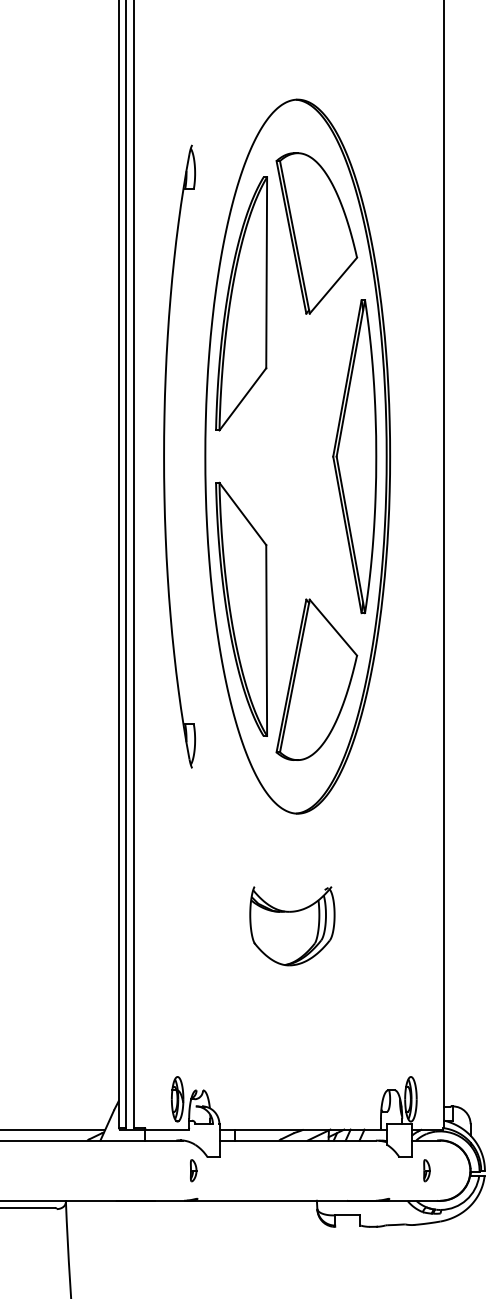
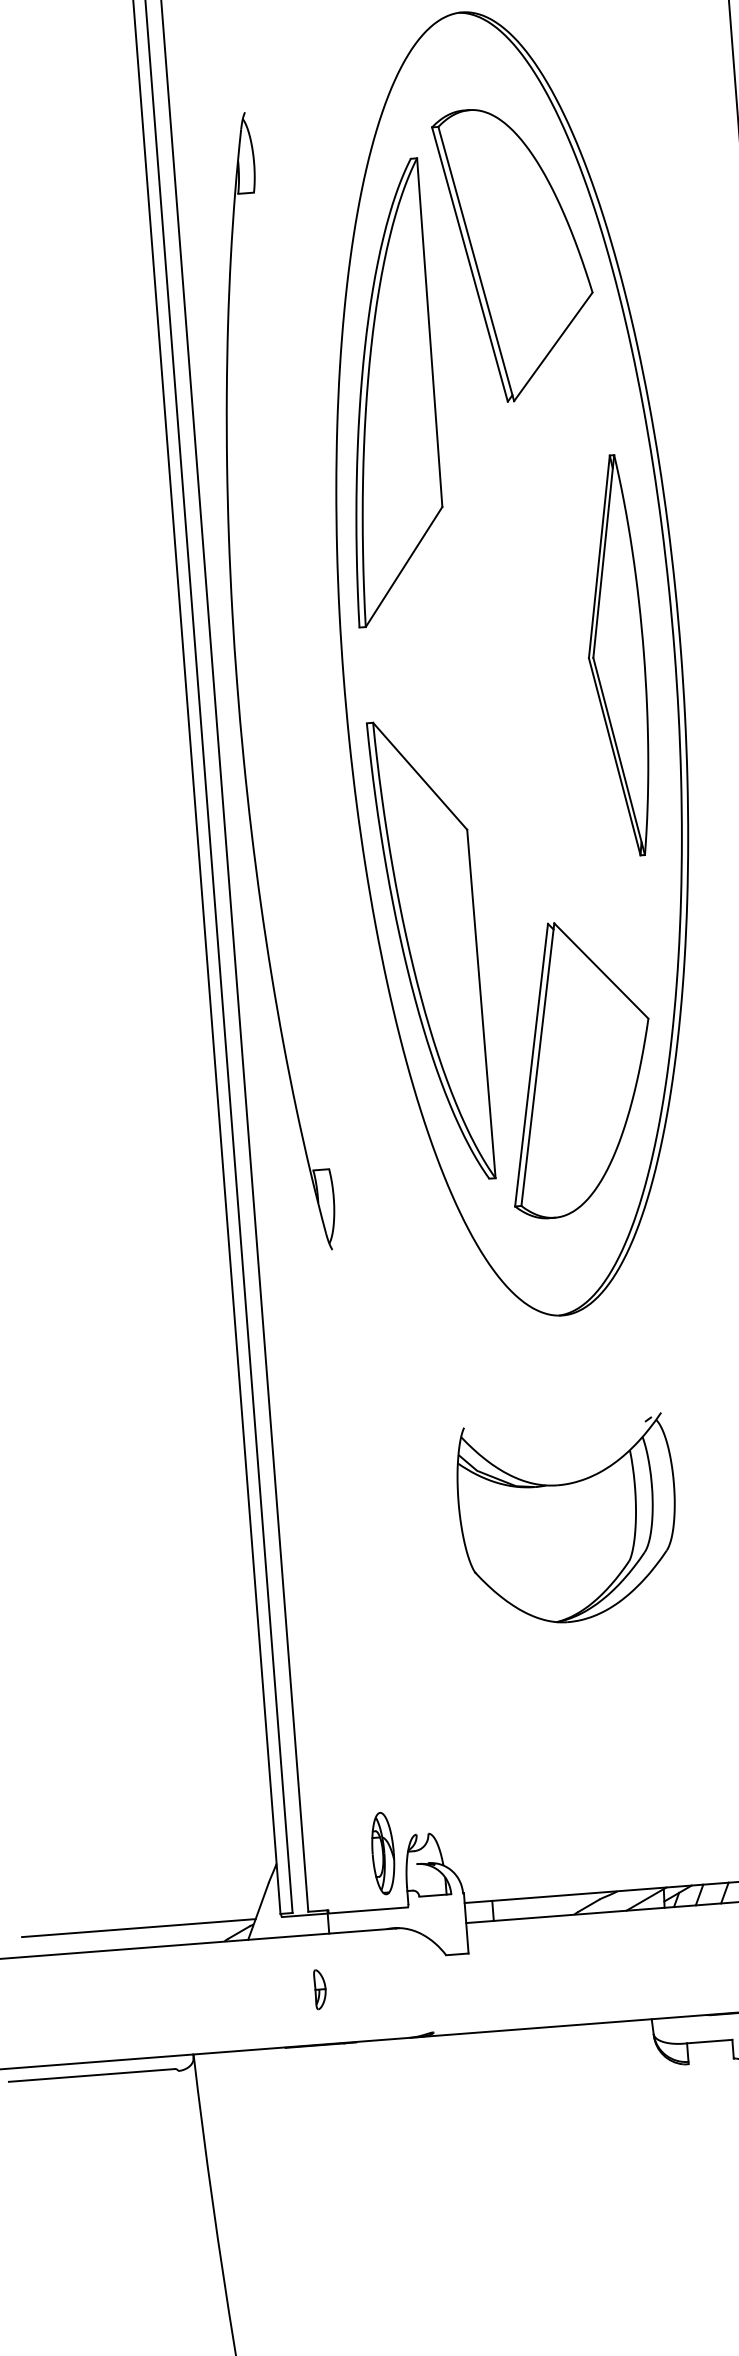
part: (164, 456) -> (238, 684), moved
part: (354, 456) -> (615, 655), size x0.7
part: (292, 926) -> (568, 1522), size x1.4
part: (193, 1170) -> (320, 1989), moved

